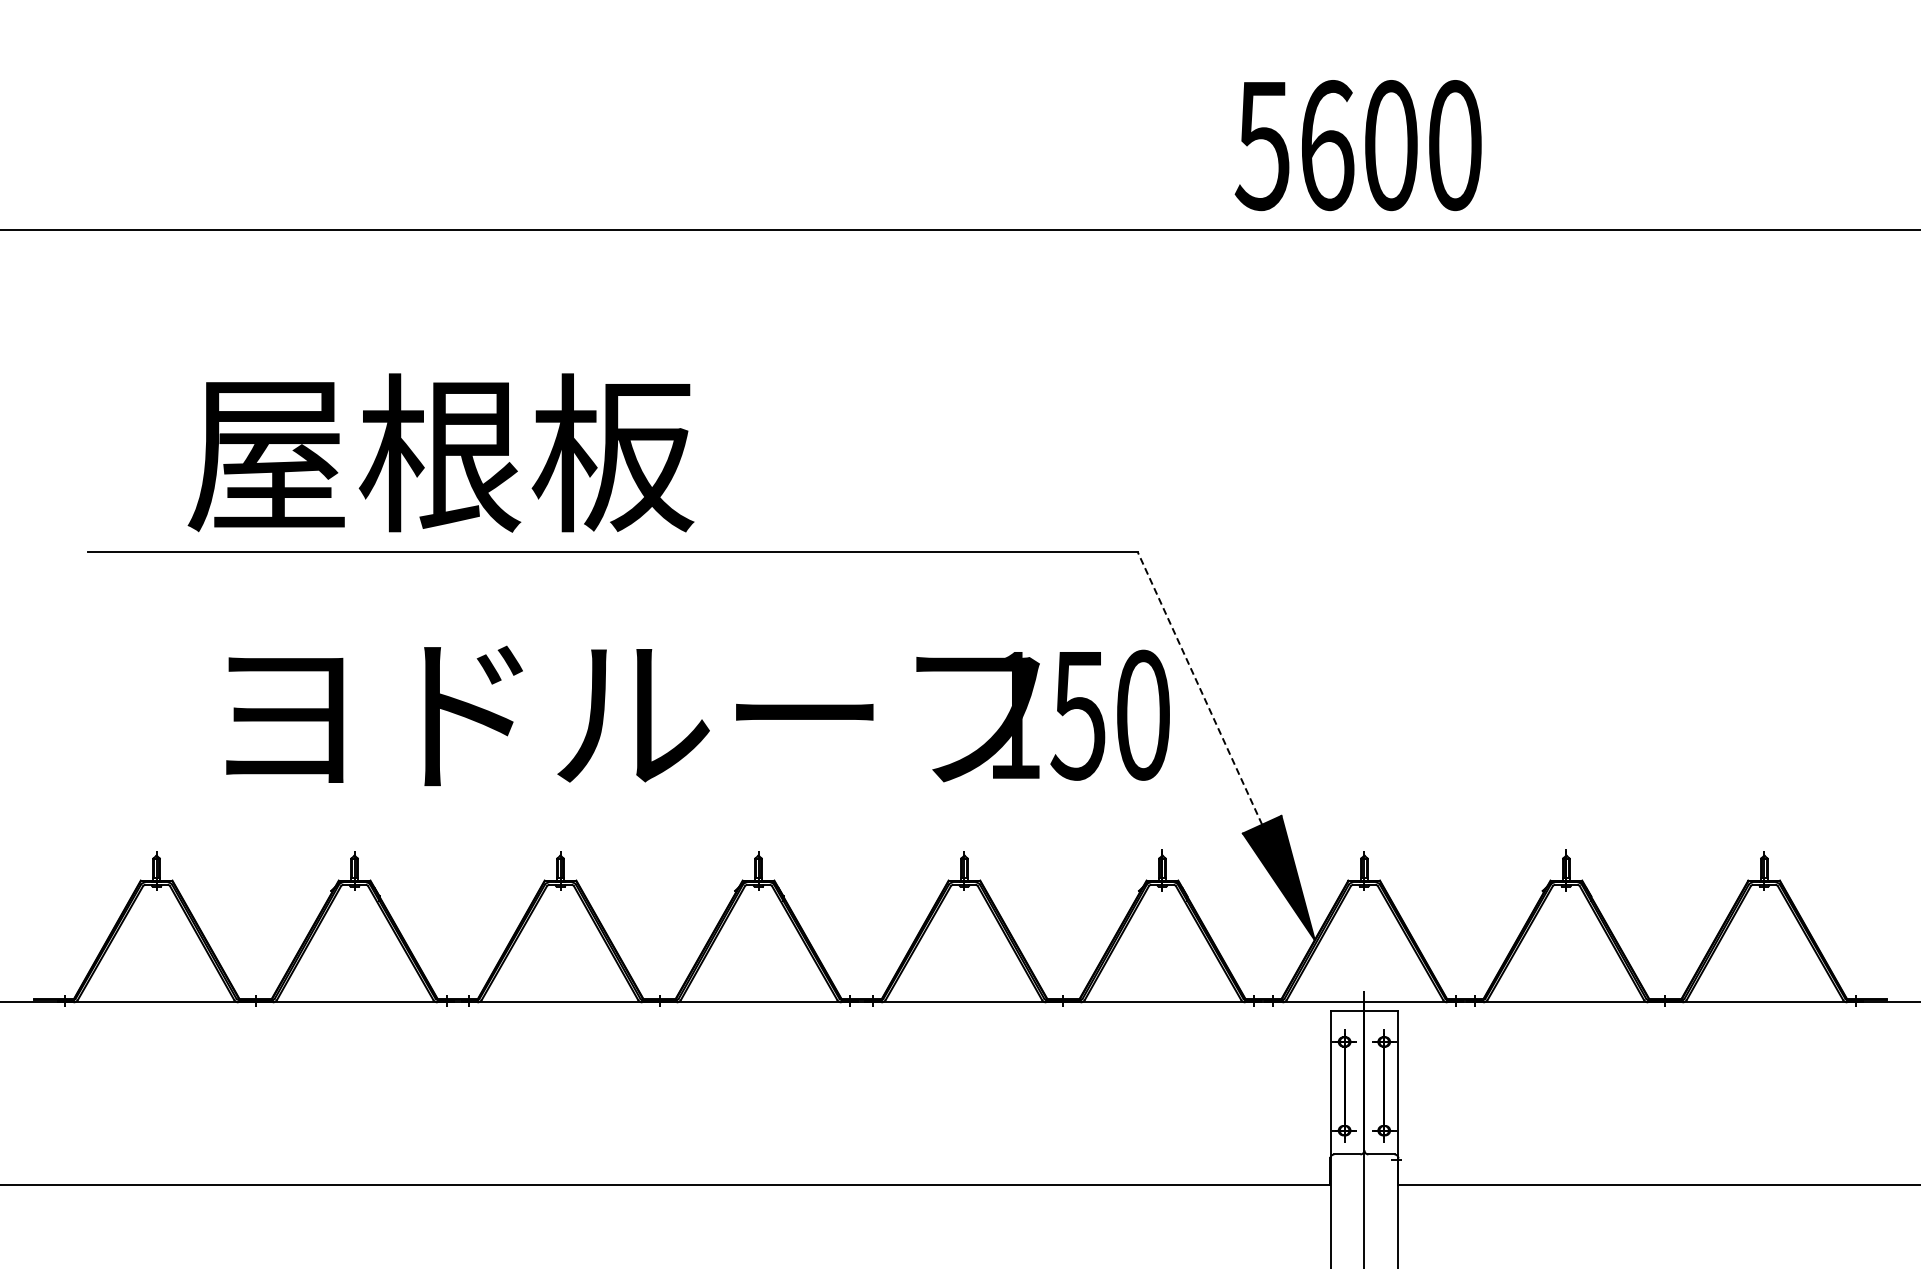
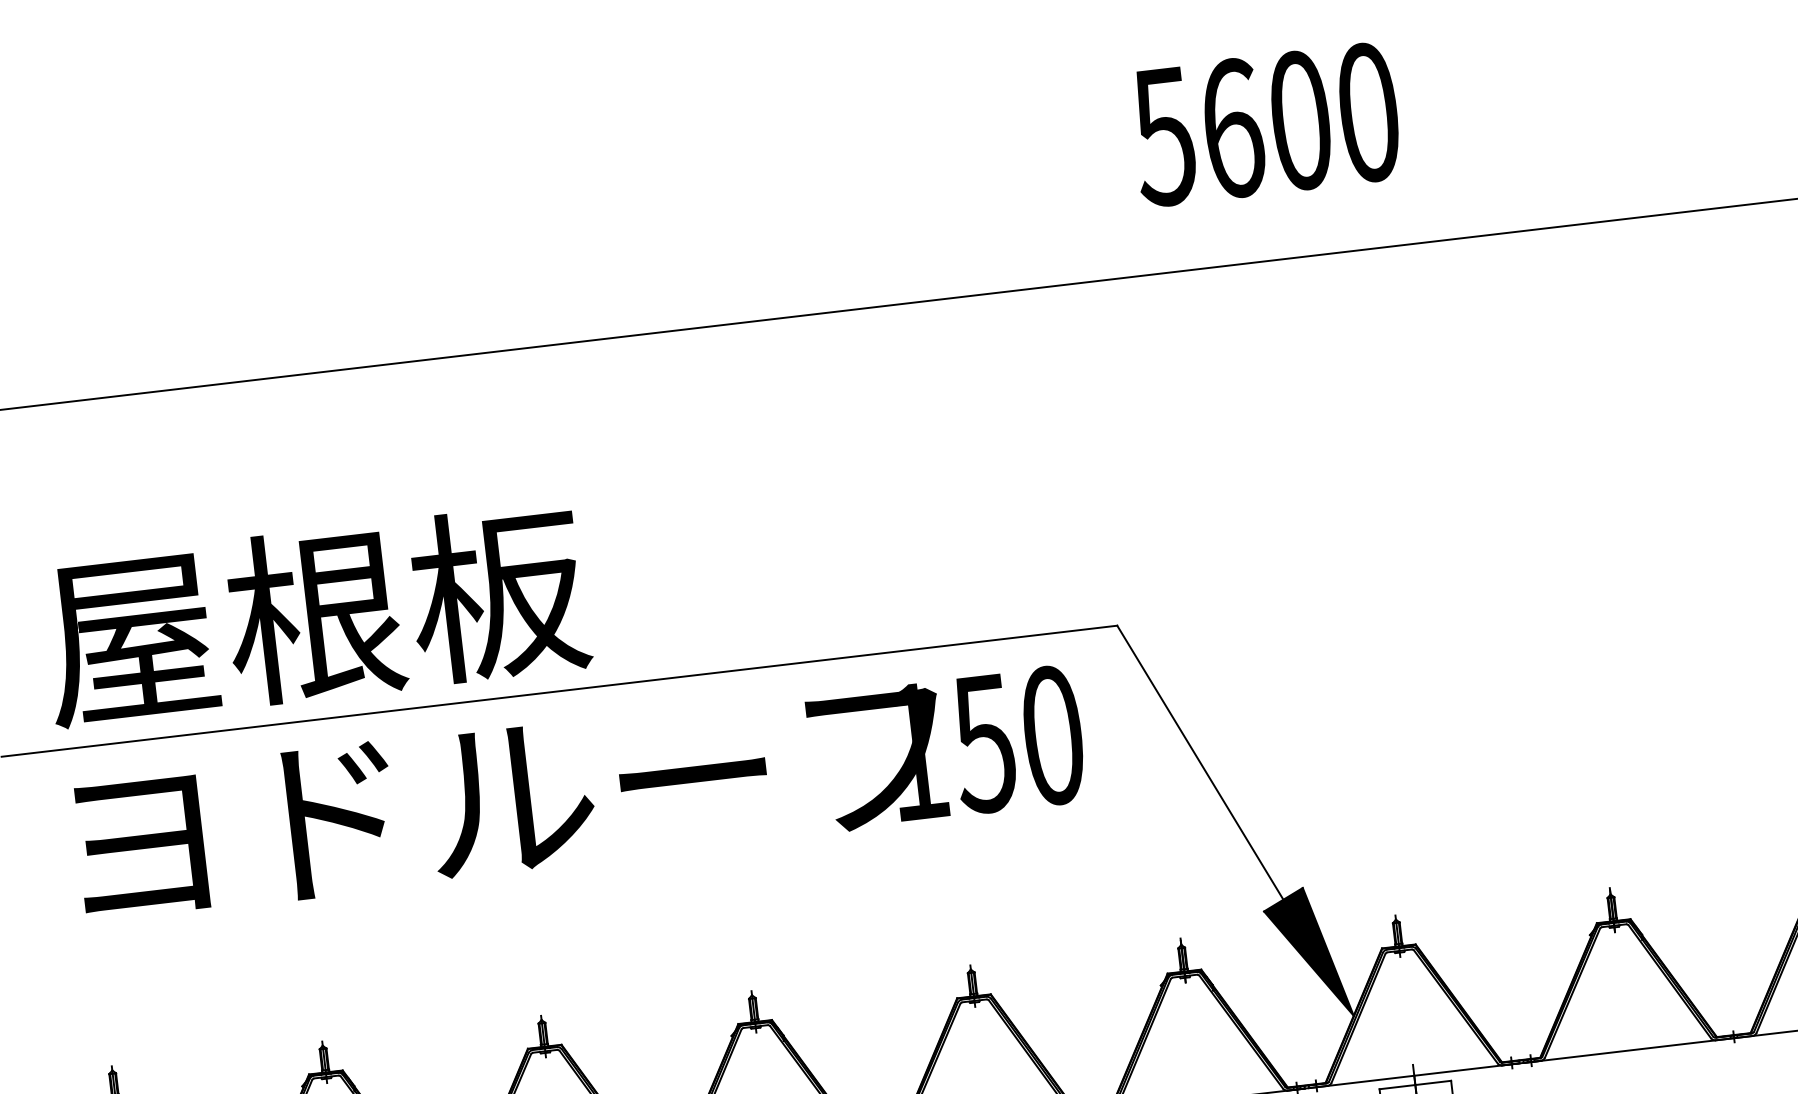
text: (1357, 145) -> (1264, 124), moved
text: (440, 452) -> (315, 614), moved
line: (1200, 688) -> (1200, 762), dashed -> solid
text: (697, 715) -> (579, 791), moved

